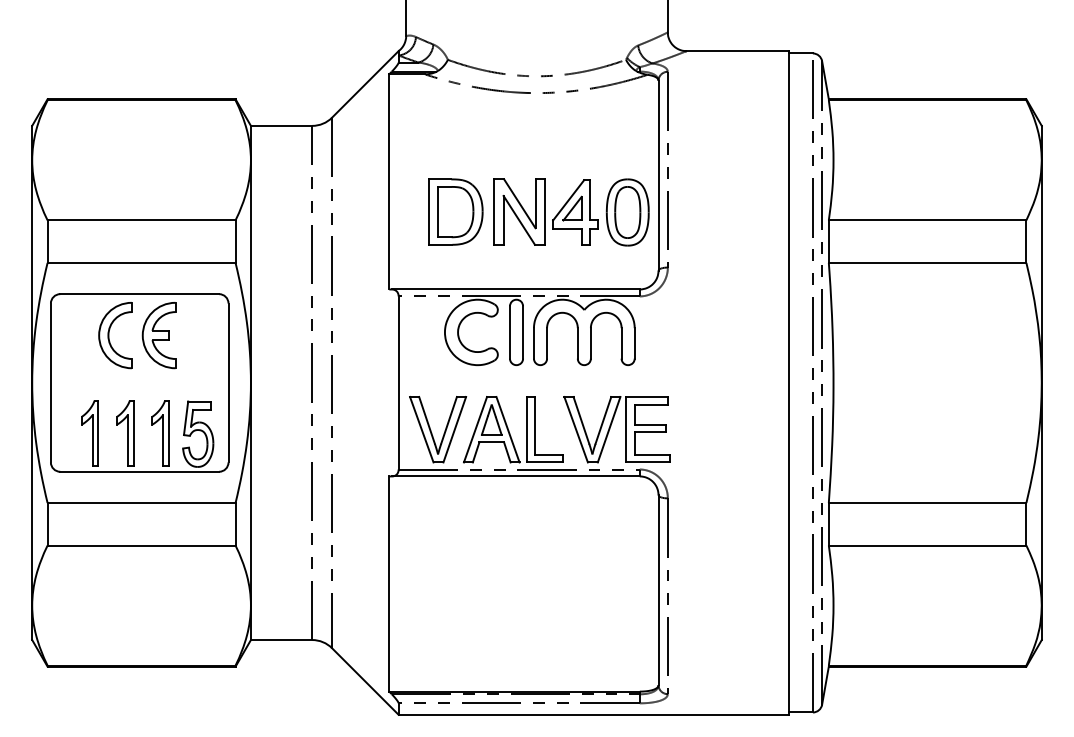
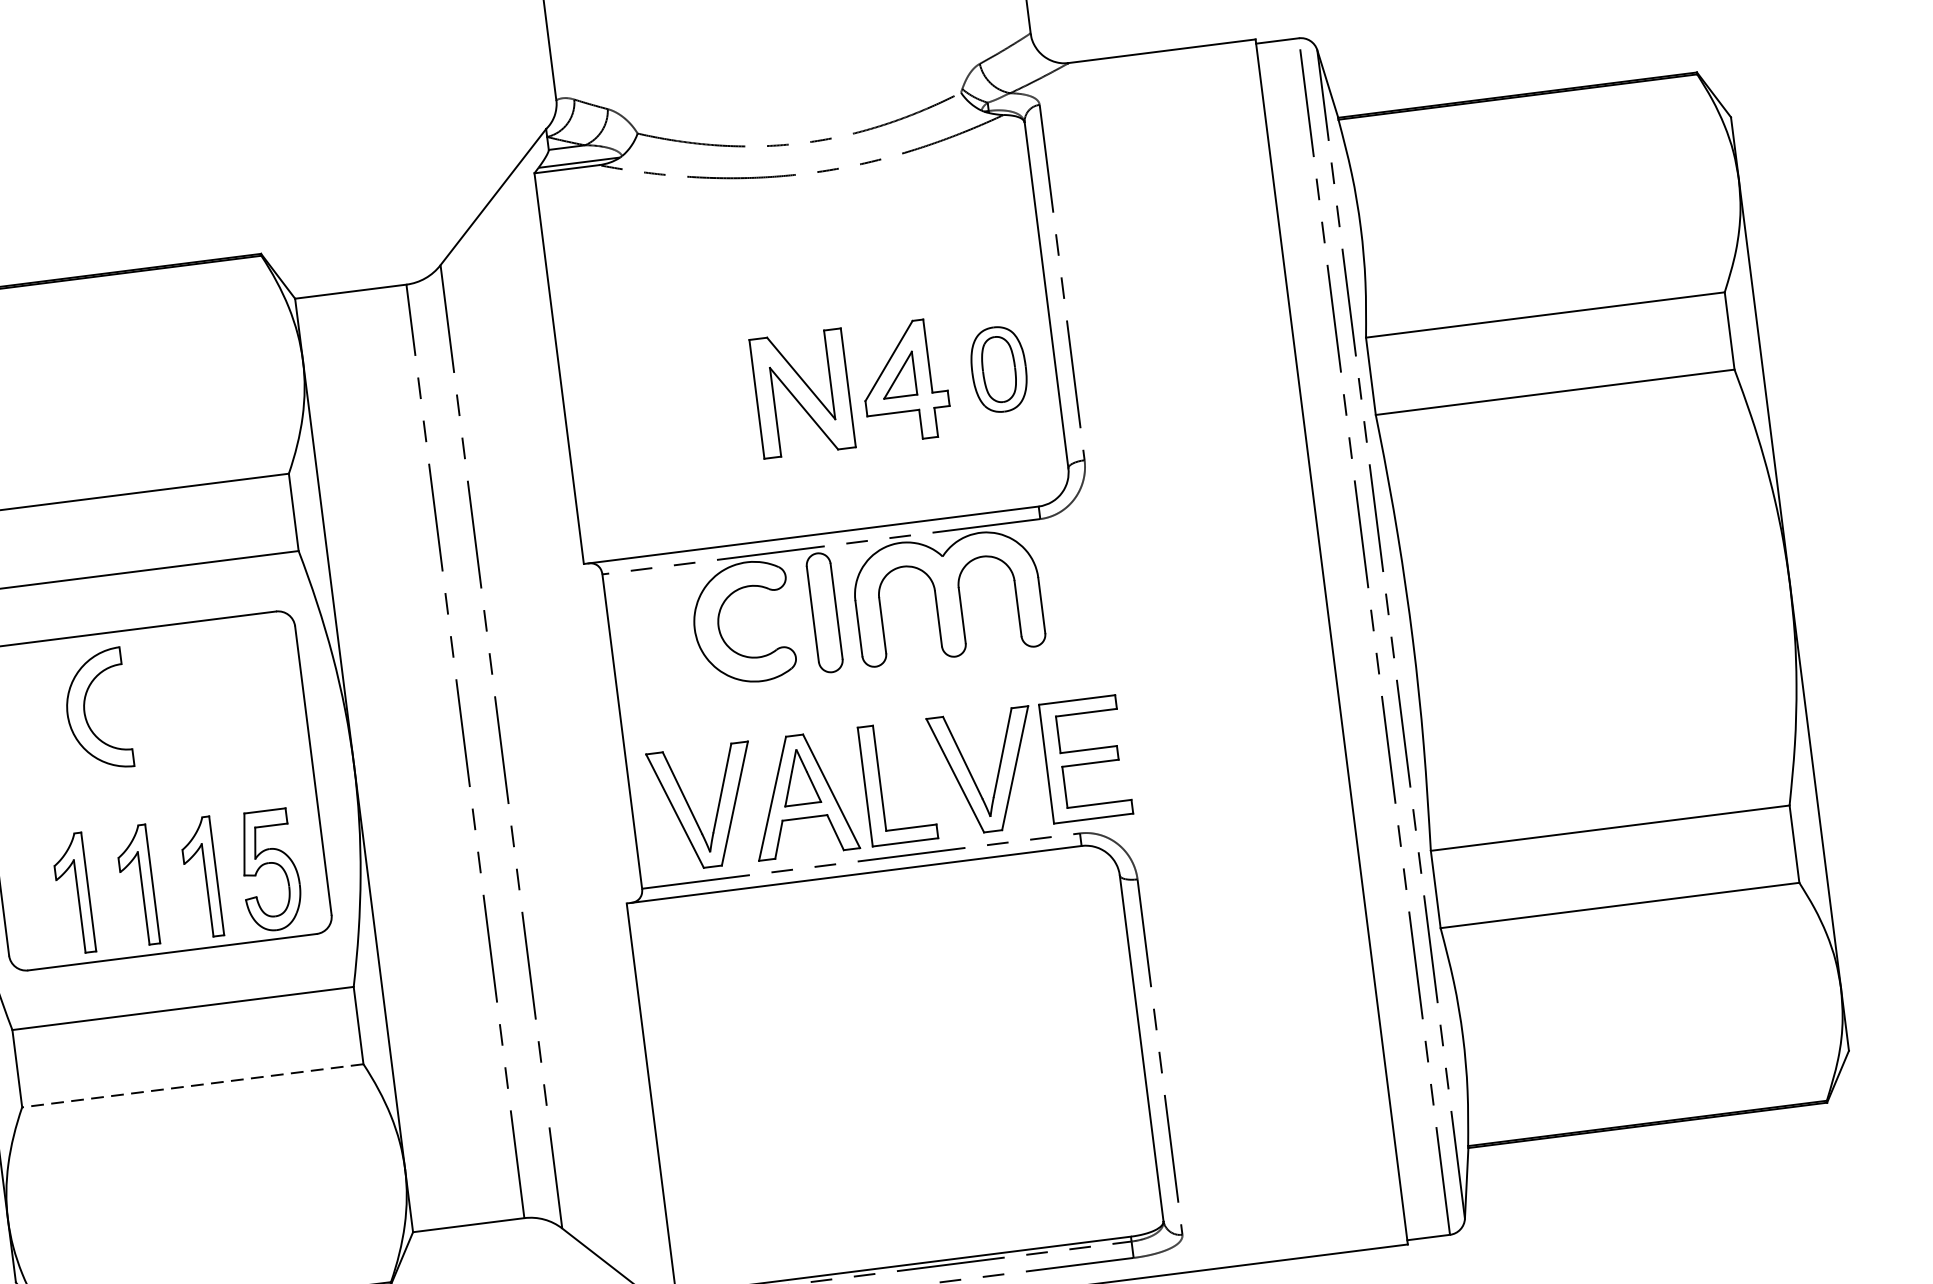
part: (455, 211) -> (686, 407), removed
part: (627, 212) -> (998, 369), size x0.7
part: (158, 335) -> (175, 700), removed
line: (141, 545) -> (192, 1085), solid -> dashed

